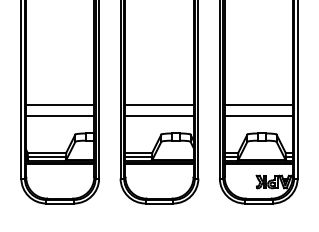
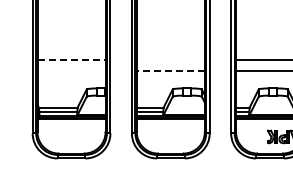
line: (60, 105) -> (71, 60), solid -> dashed
line: (159, 105) -> (170, 60), removed
line: (60, 115) -> (71, 70), removed
line: (159, 115) -> (170, 70), solid -> dashed

